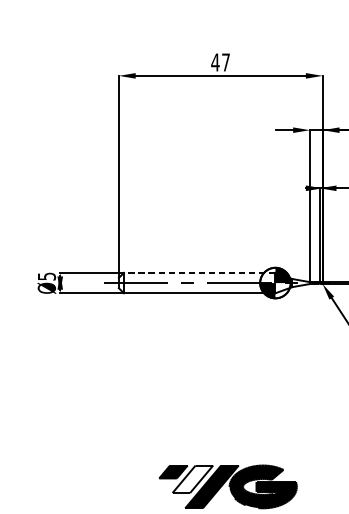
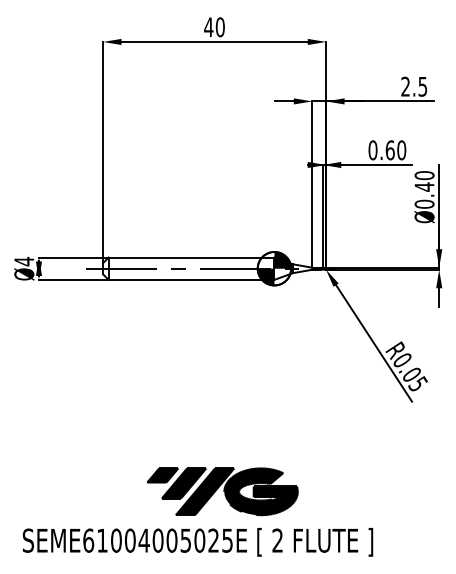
text: (225, 62) -> (219, 27), 47 -> 40
line: (199, 272) -> (191, 257), dashed -> solid
text: (47, 276) -> (24, 261), Ø5 -> Ø4
fill: (192, 479) -> (183, 483), added

